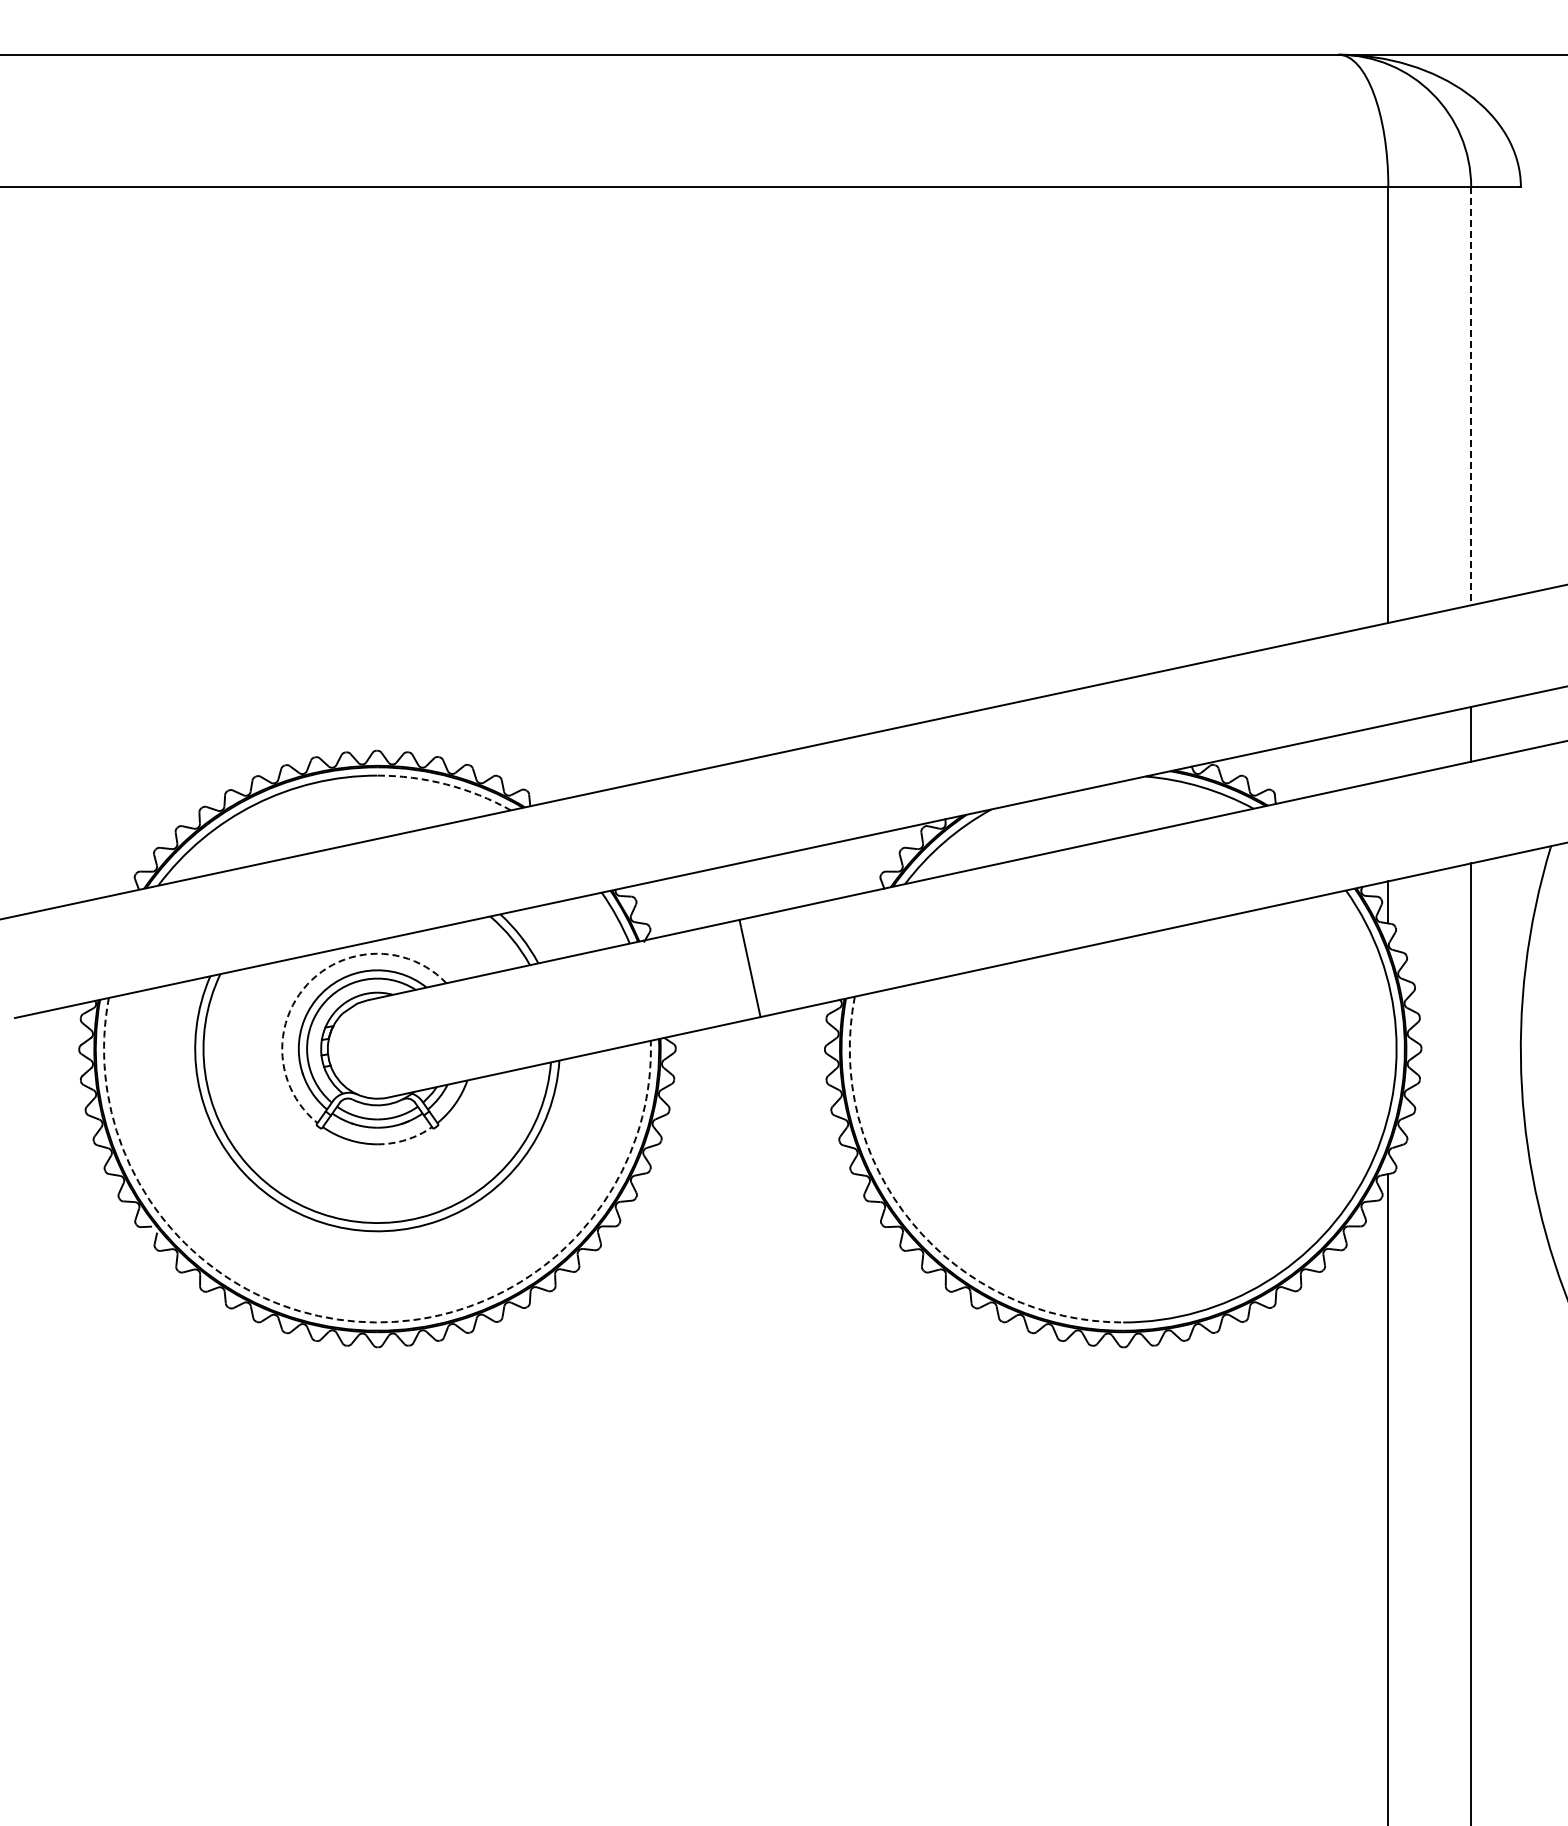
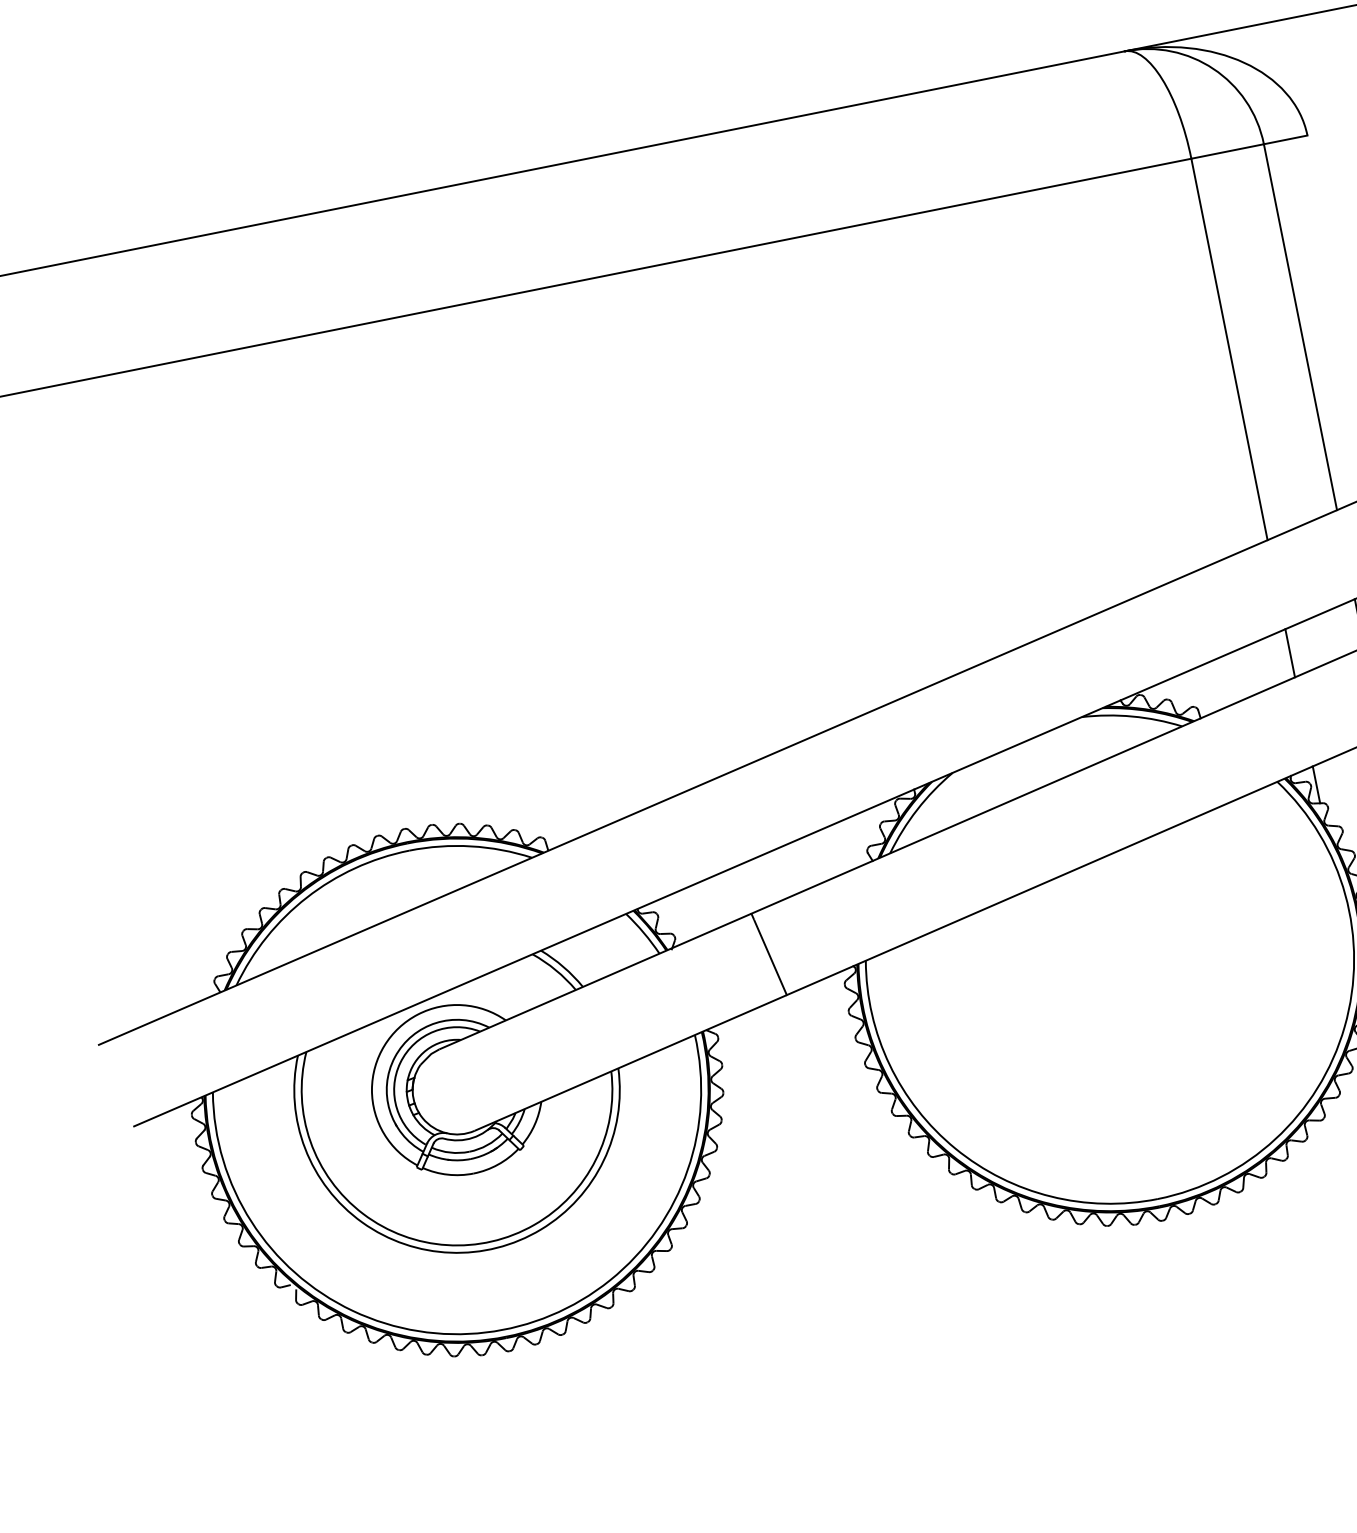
line: (1471, 396) -> (1300, 327), dashed -> solid
line: (1388, 751) -> (1290, 652), added
arc: (446, 784) -> (471, 846), dashed -> solid
arc: (307, 984) -> (384, 1045), dashed -> solid
arc: (406, 1139) -> (498, 1164), dashed -> solid
arc: (912, 1222) -> (955, 1148), dashed -> solid
arc: (355, 1321) -> (485, 1332), dashed -> solid

